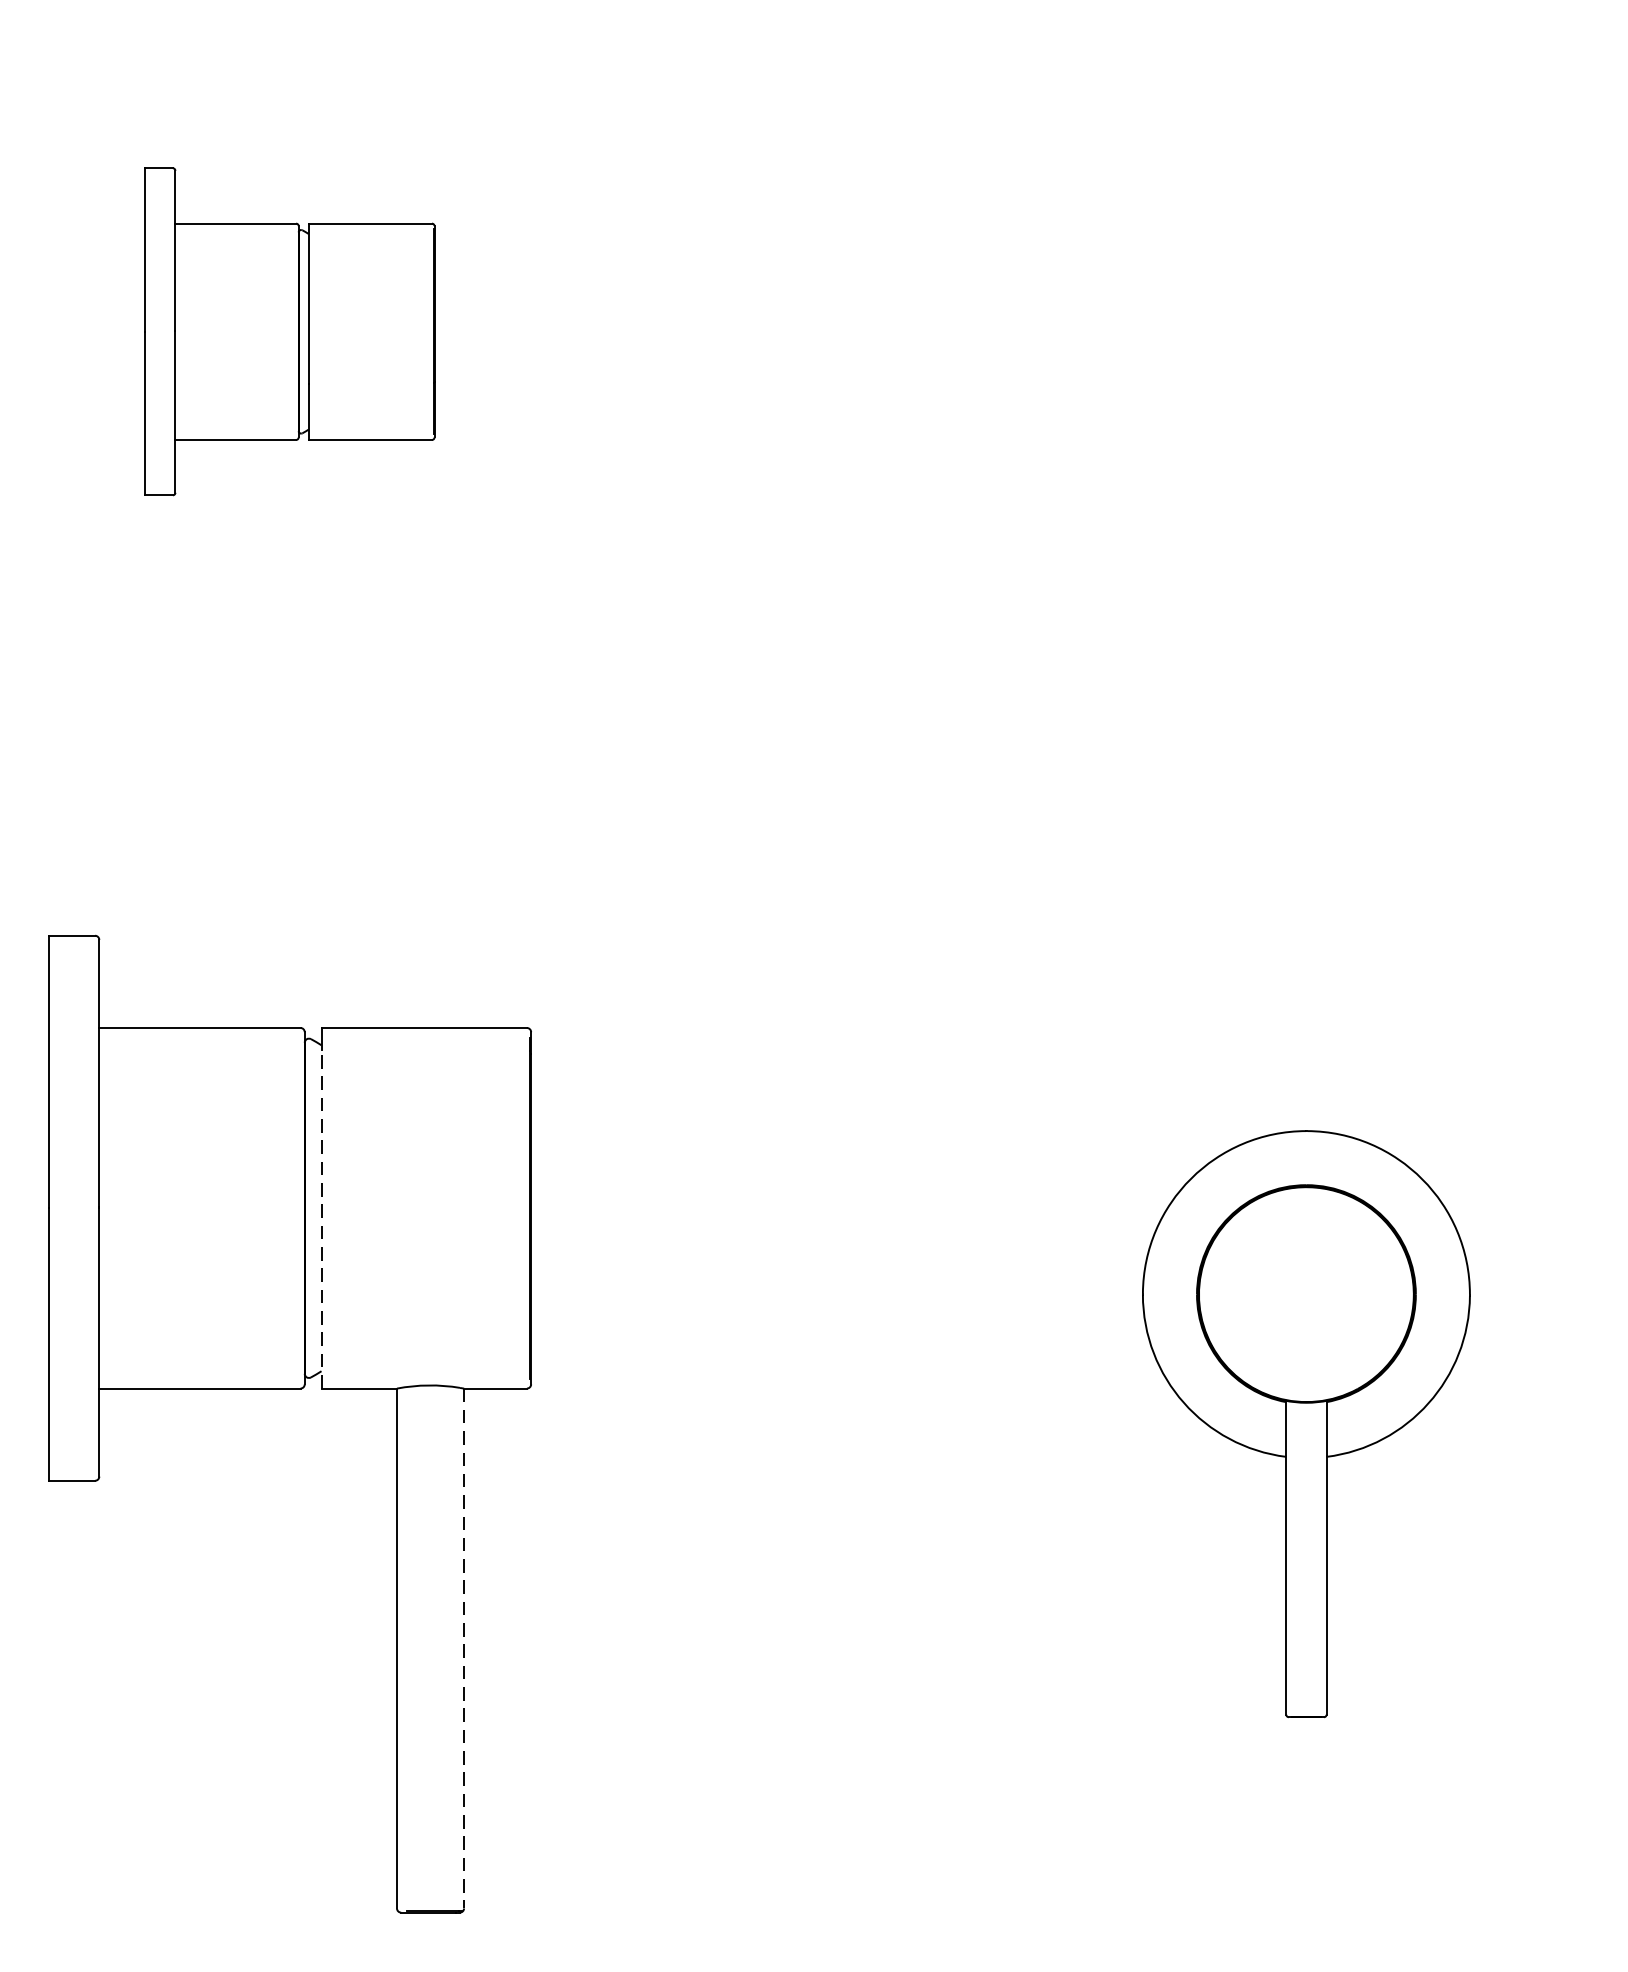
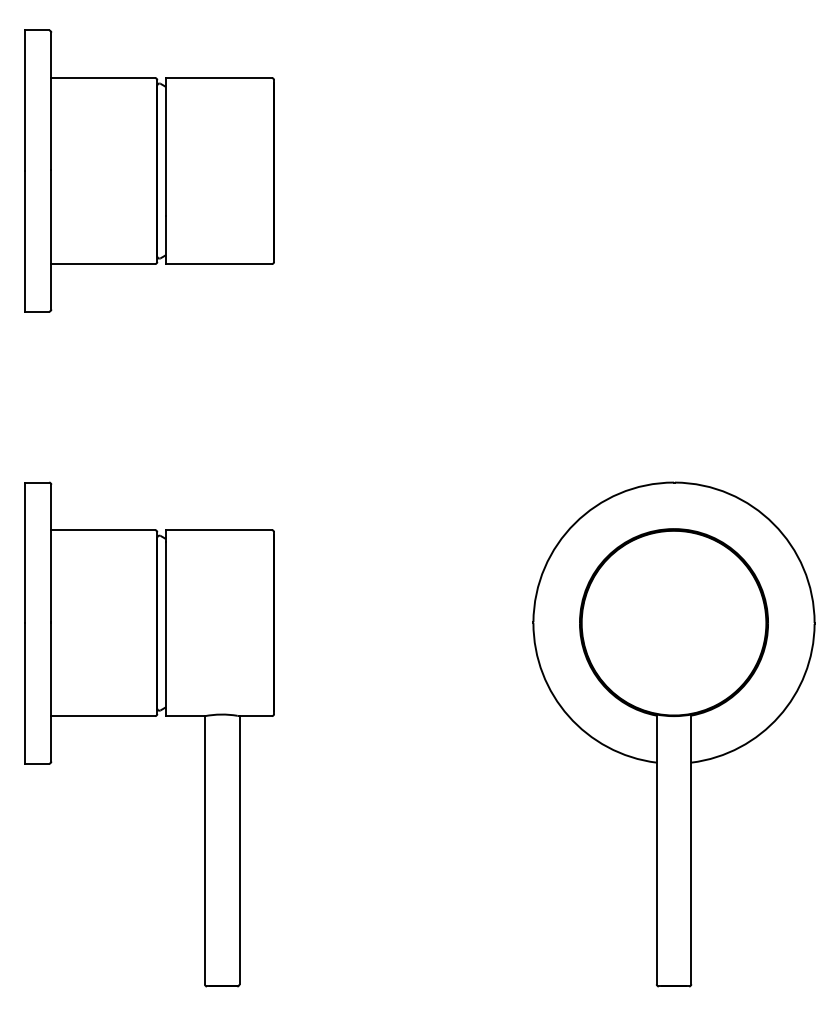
part: (289, 330) -> (149, 170), size x1.67
line: (320, 1218) -> (165, 628), dashed -> solid
part: (1305, 1424) -> (673, 734), size x1.67
line: (464, 1649) -> (239, 850), dashed -> solid

